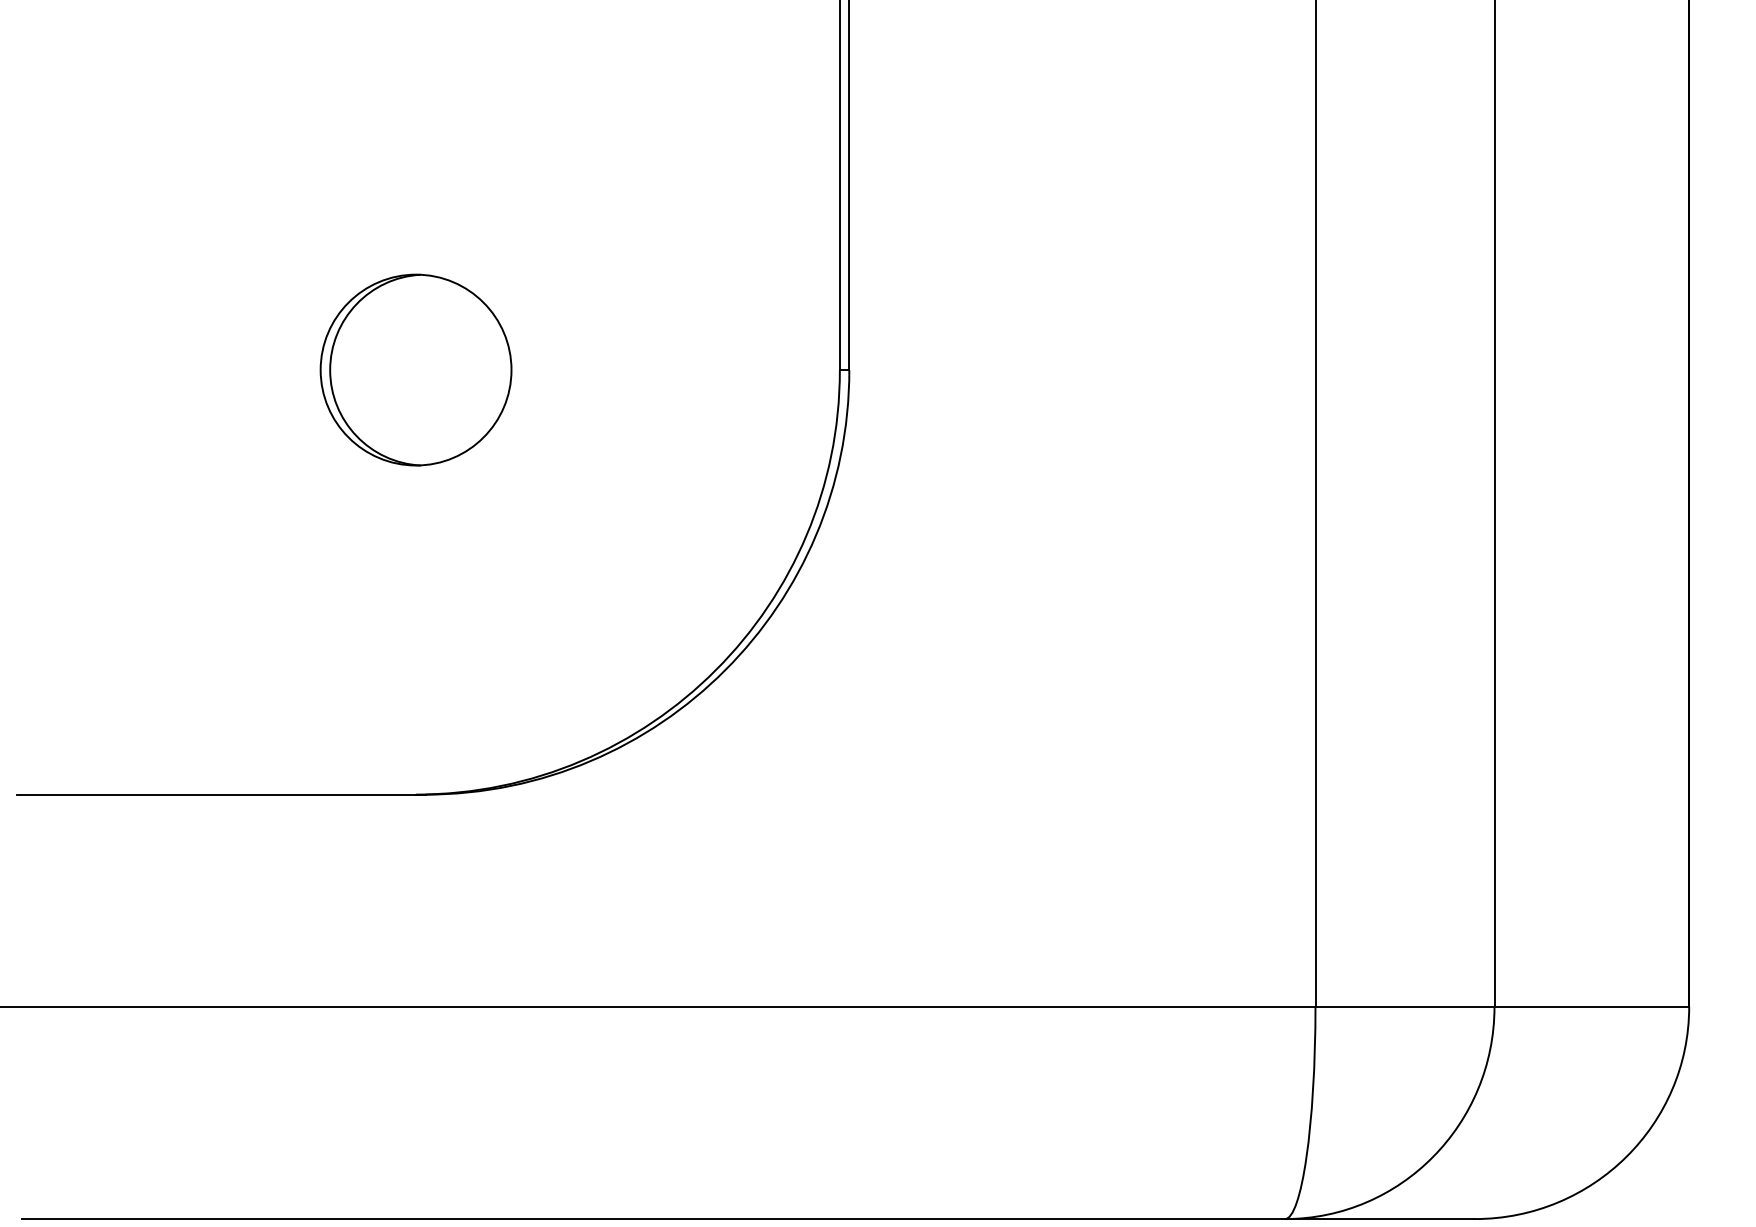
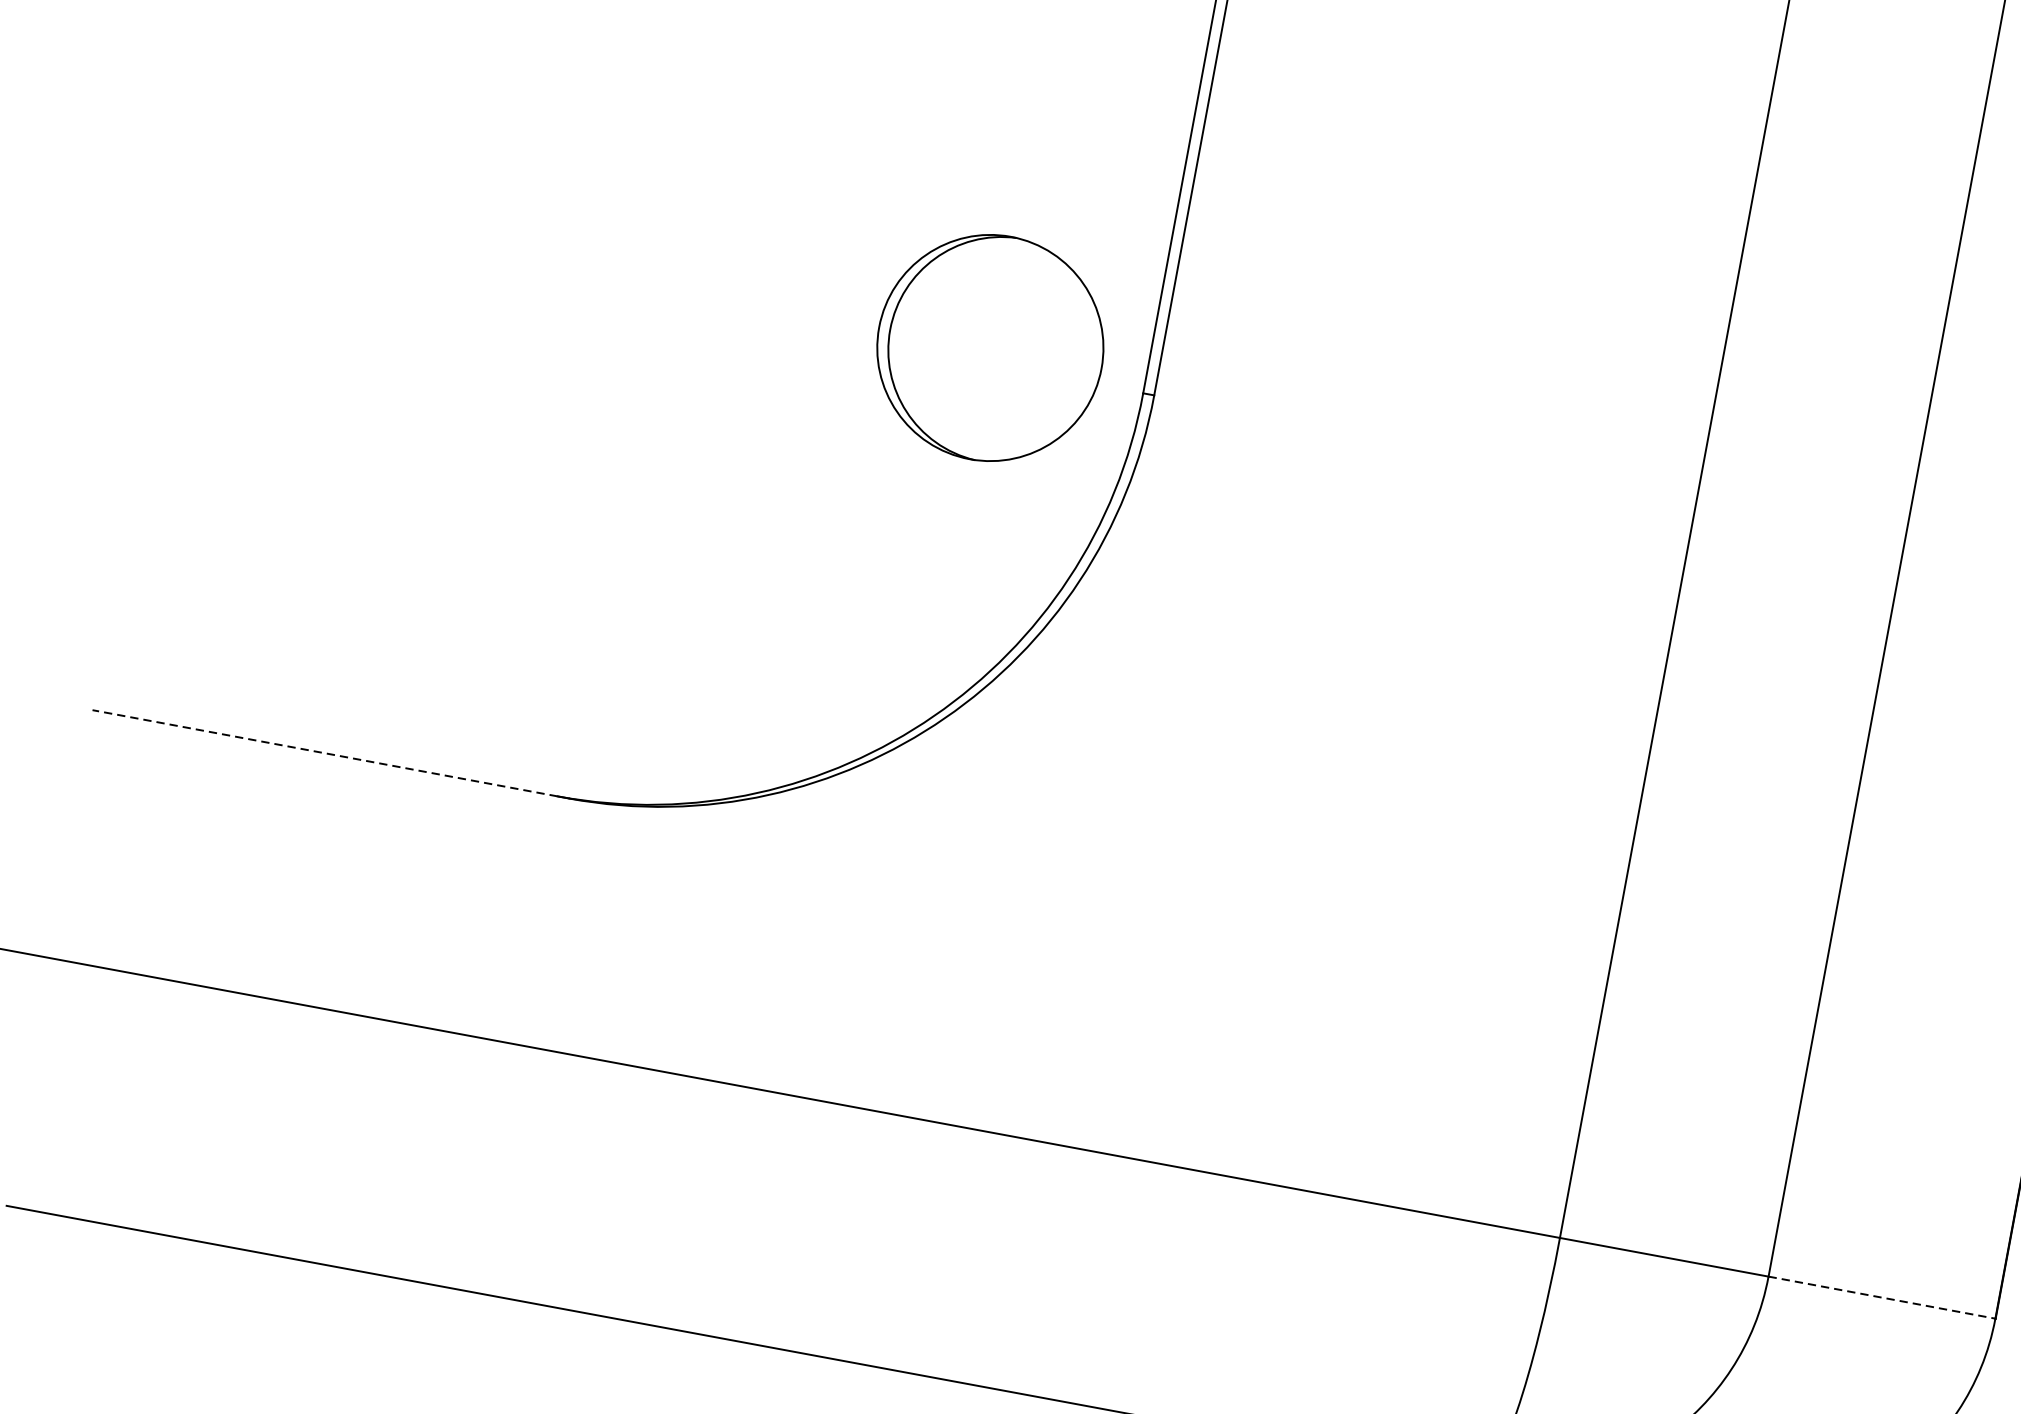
part: (415, 369) -> (989, 347), moved
line: (216, 794) -> (325, 753), solid -> dashed
line: (1592, 1006) -> (1882, 1297), solid -> dashed

